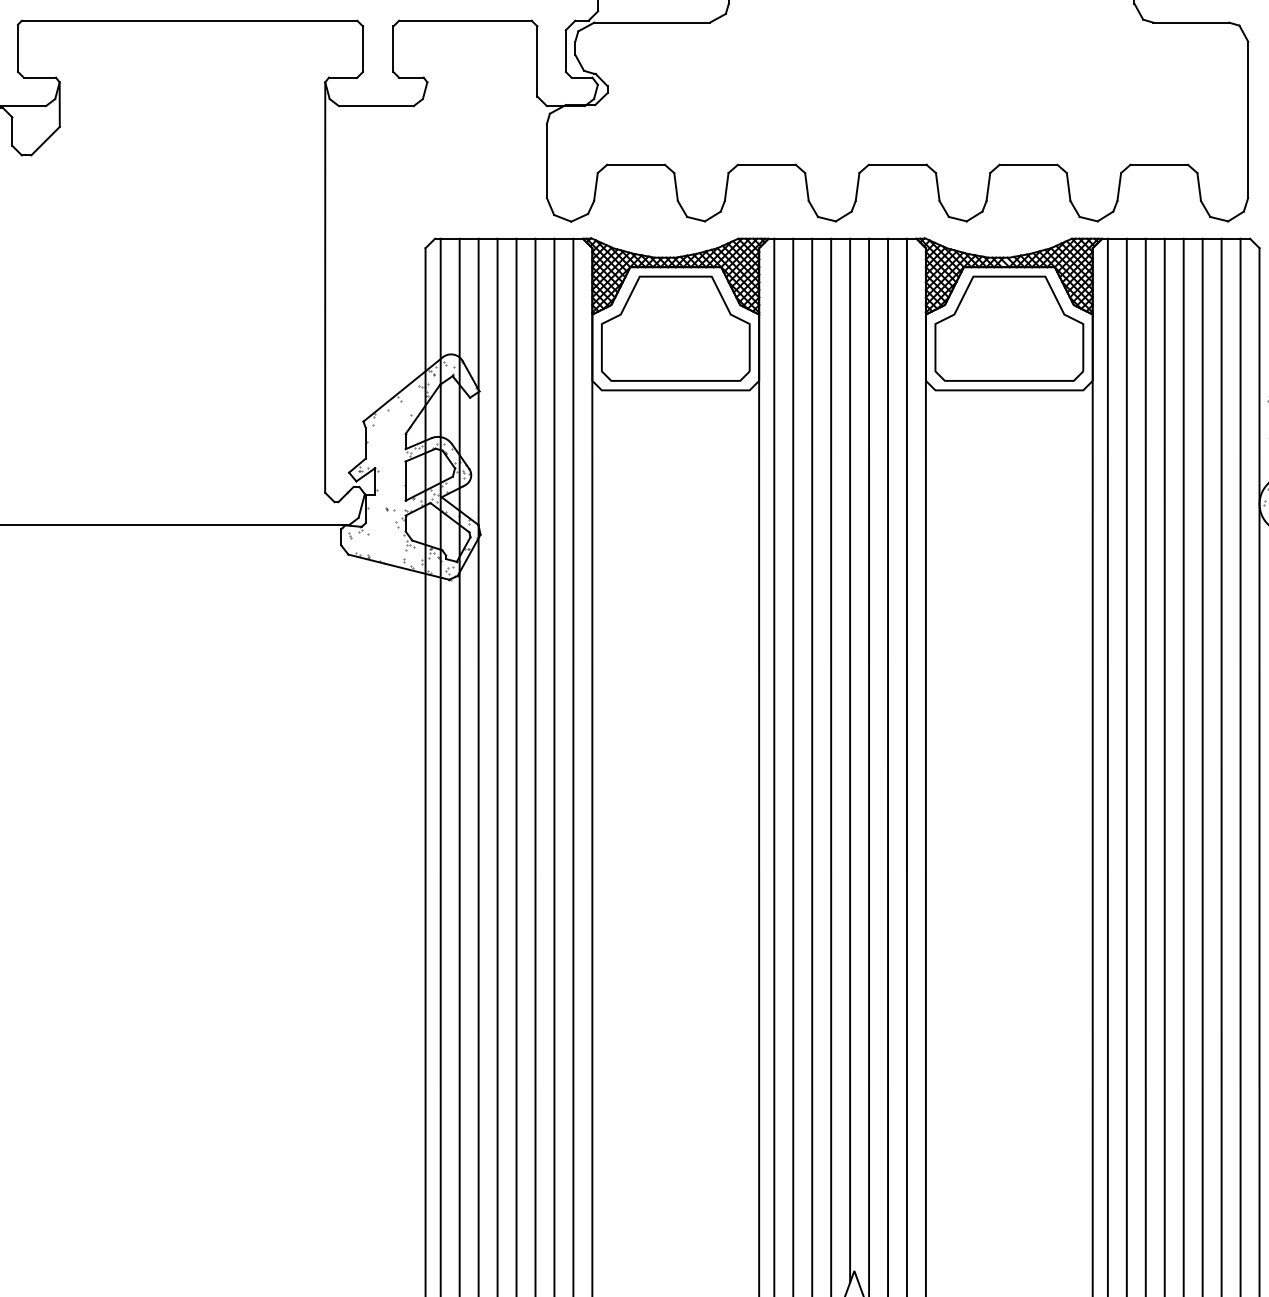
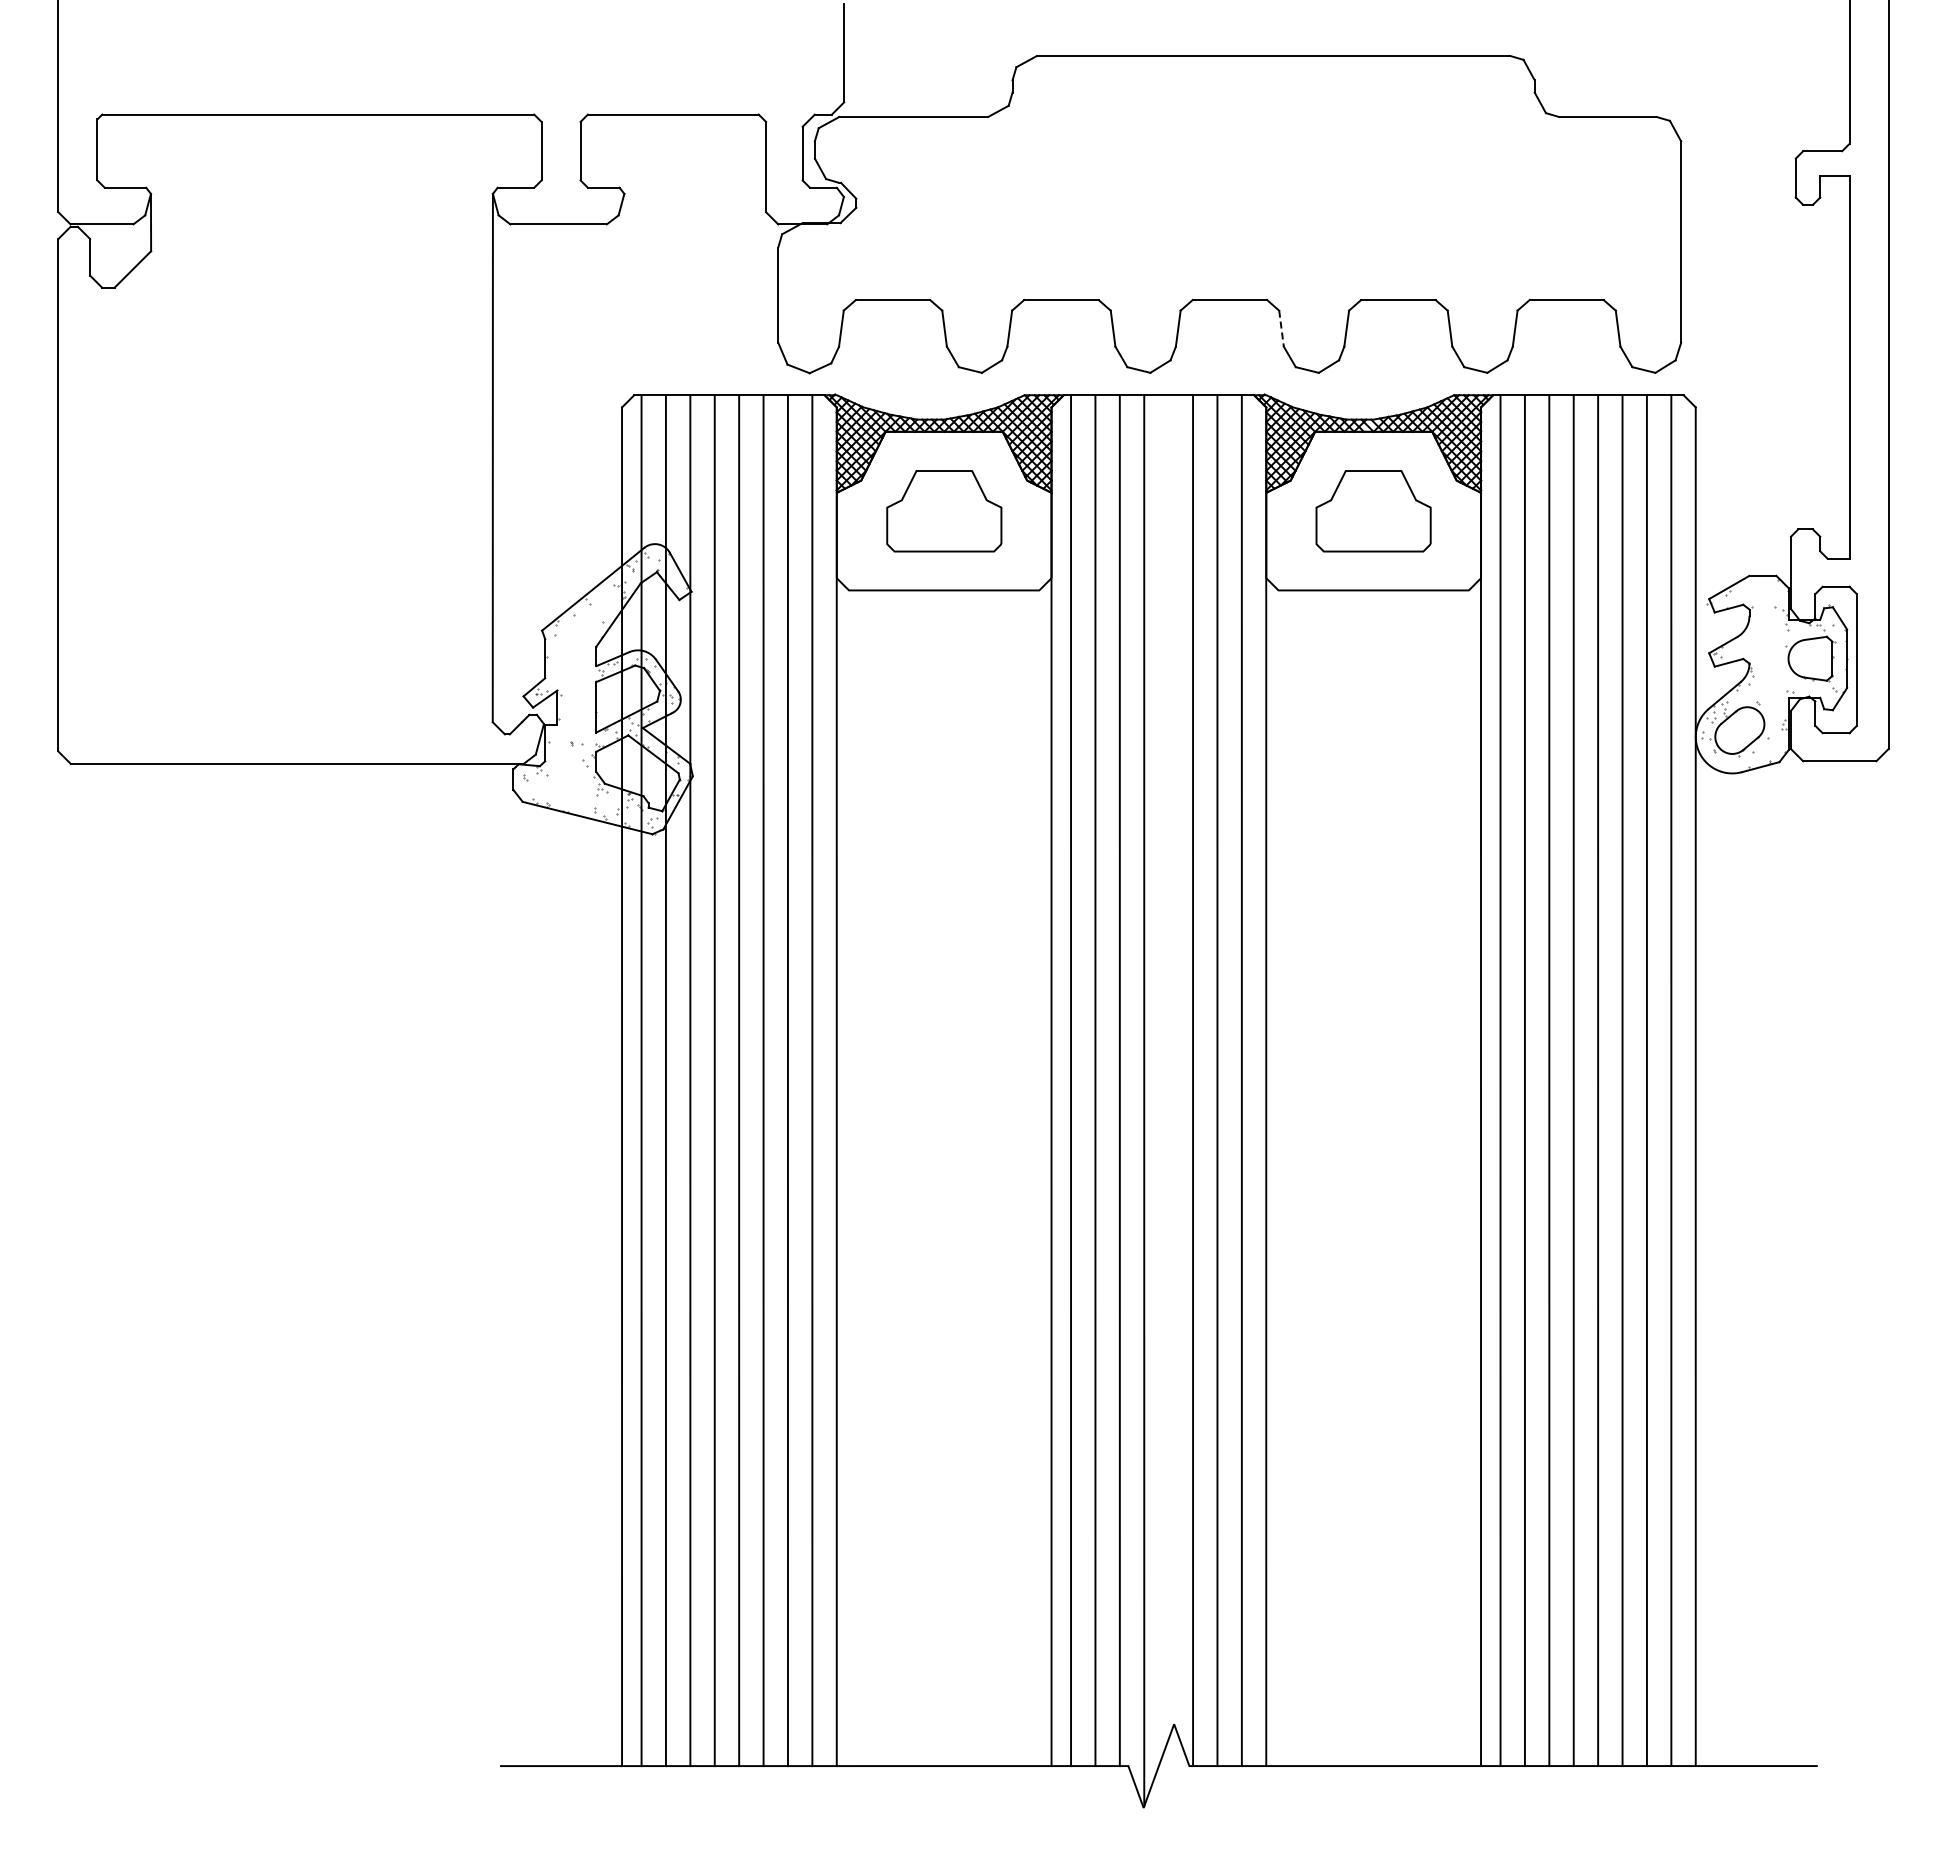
line: (937, 187) -> (1281, 329), solid -> dashed
part: (676, 329) -> (944, 511), size x0.6
part: (1009, 329) -> (1373, 511), size x0.6
line: (849, 760) -> (1168, 1067), removed

